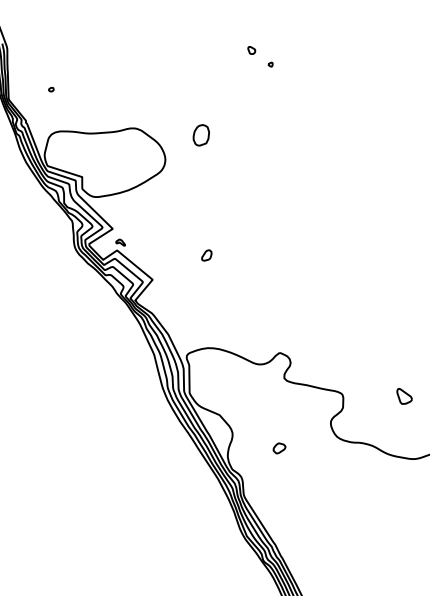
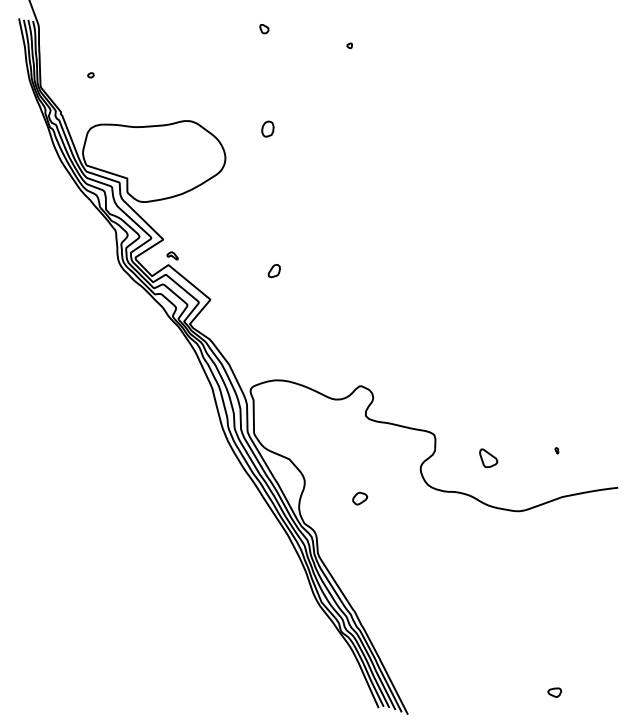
part: (251, 50) -> (264, 29), moved
part: (201, 134) -> (267, 128), size x0.62
part: (404, 396) -> (488, 458), moved

